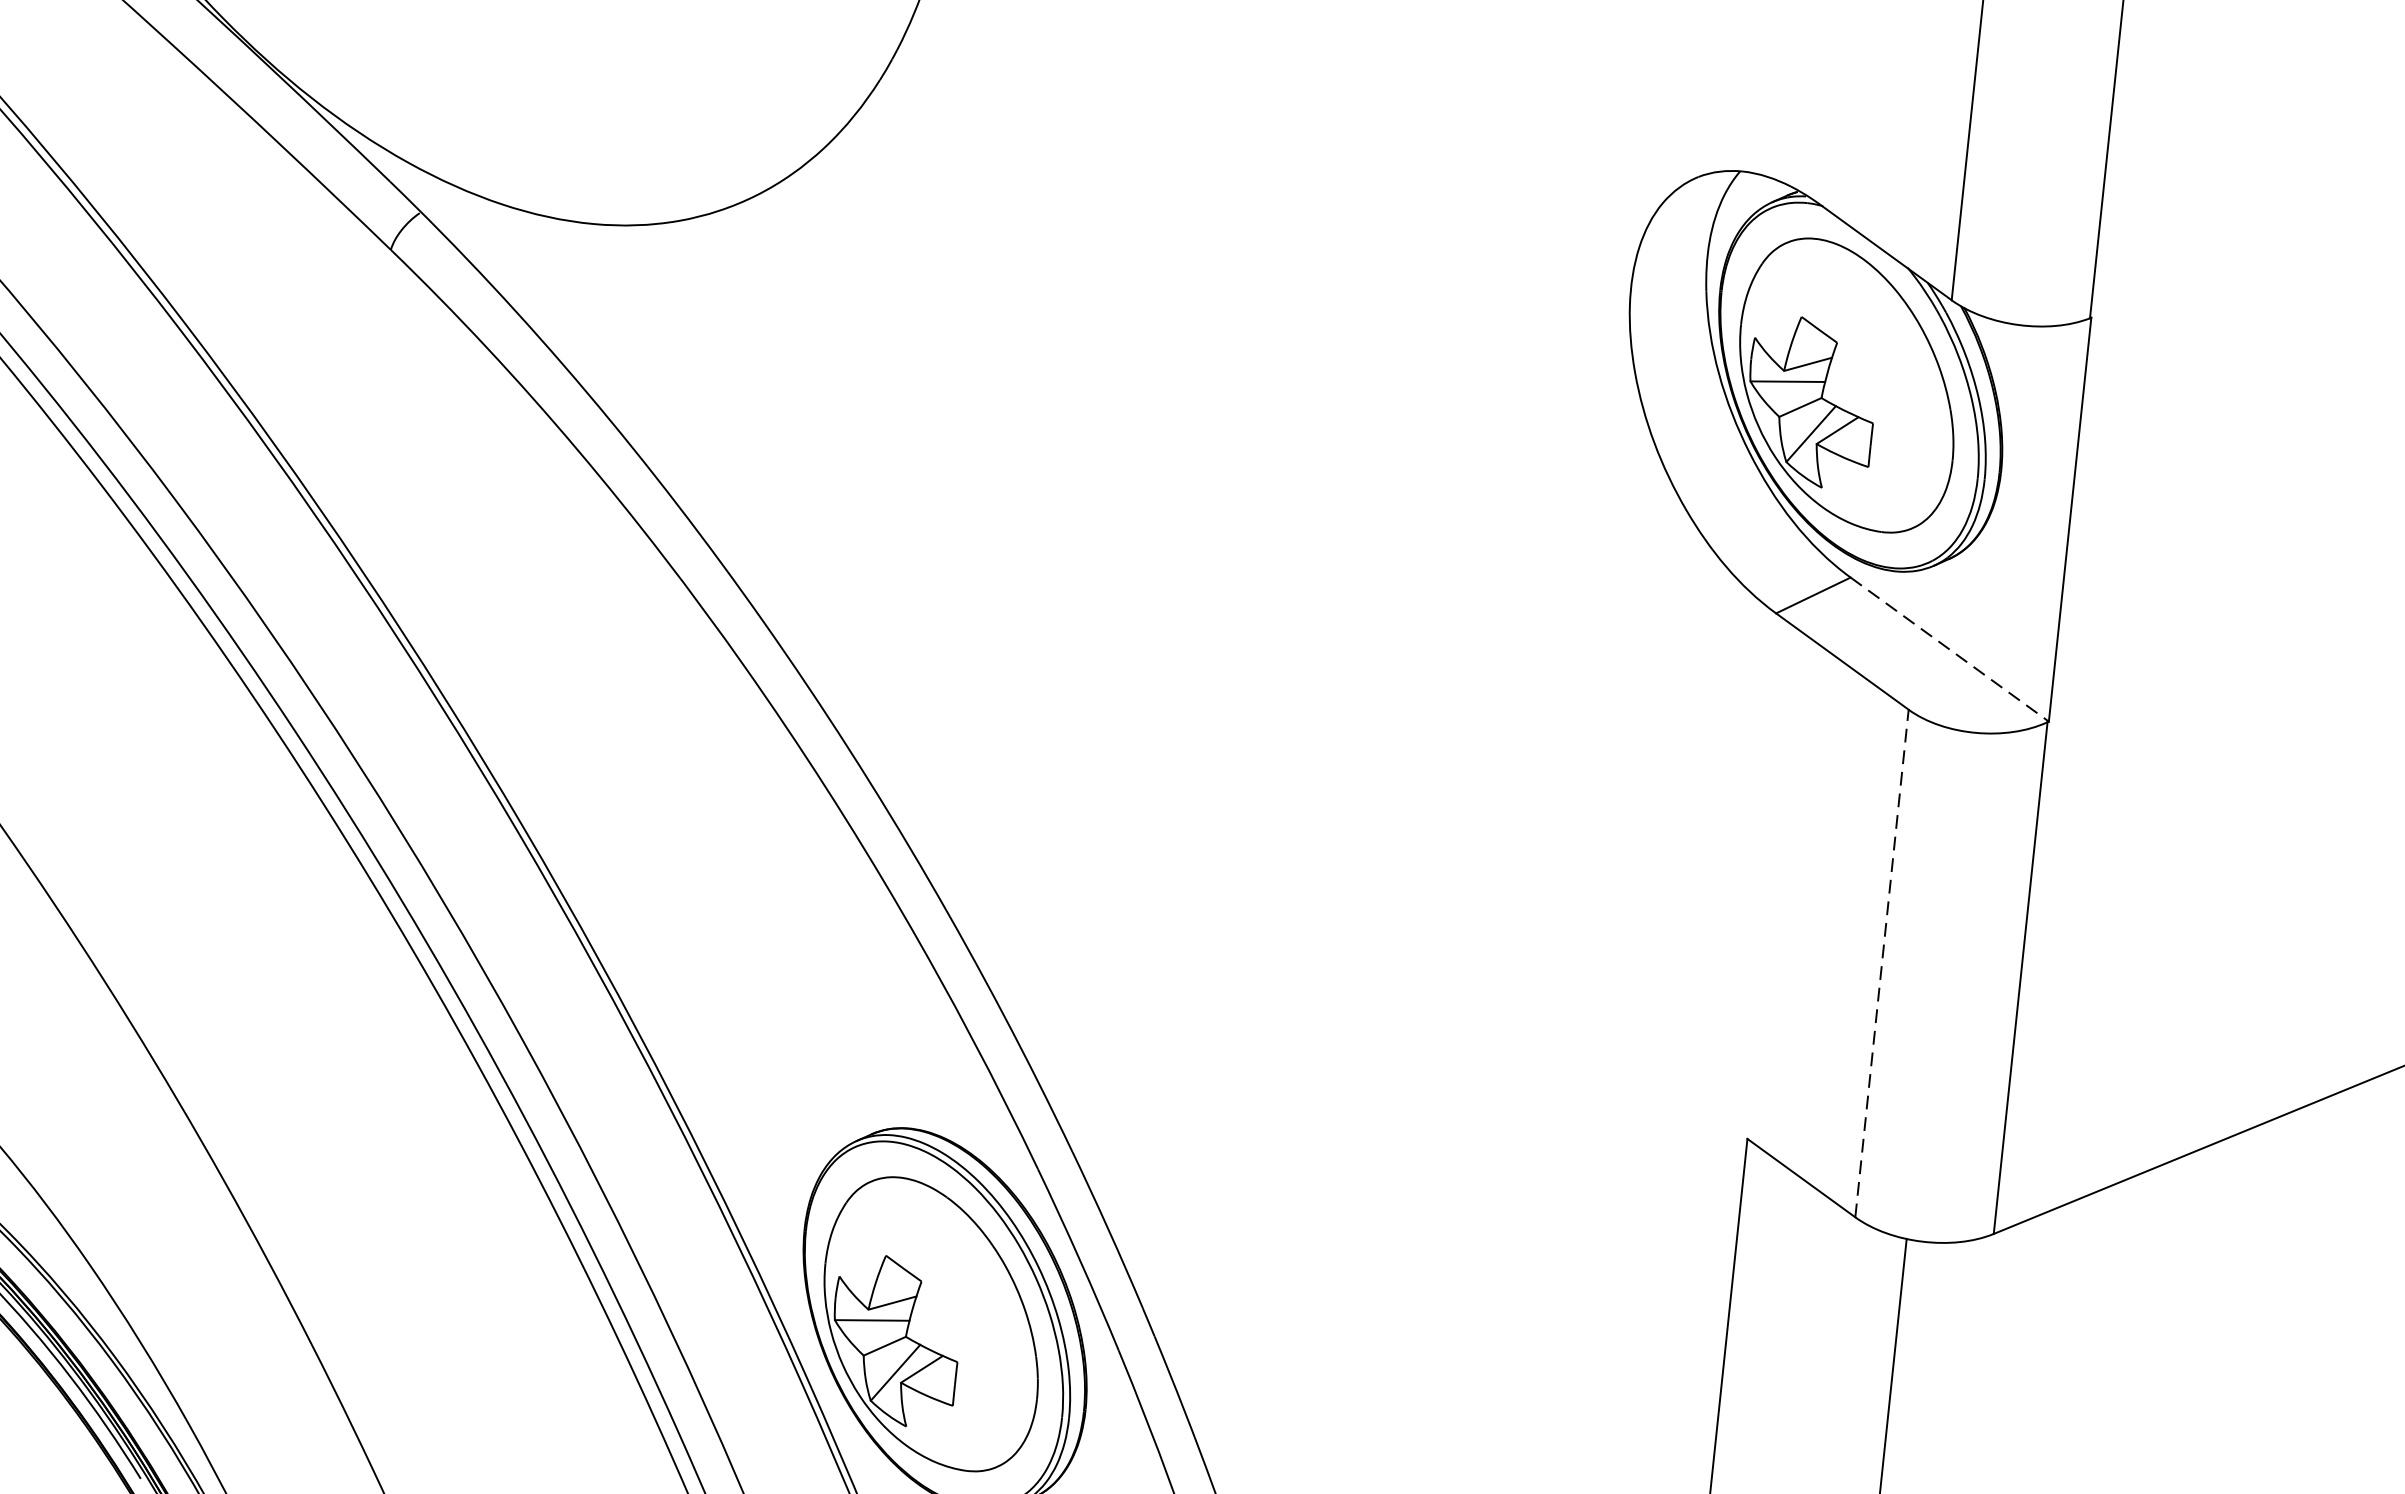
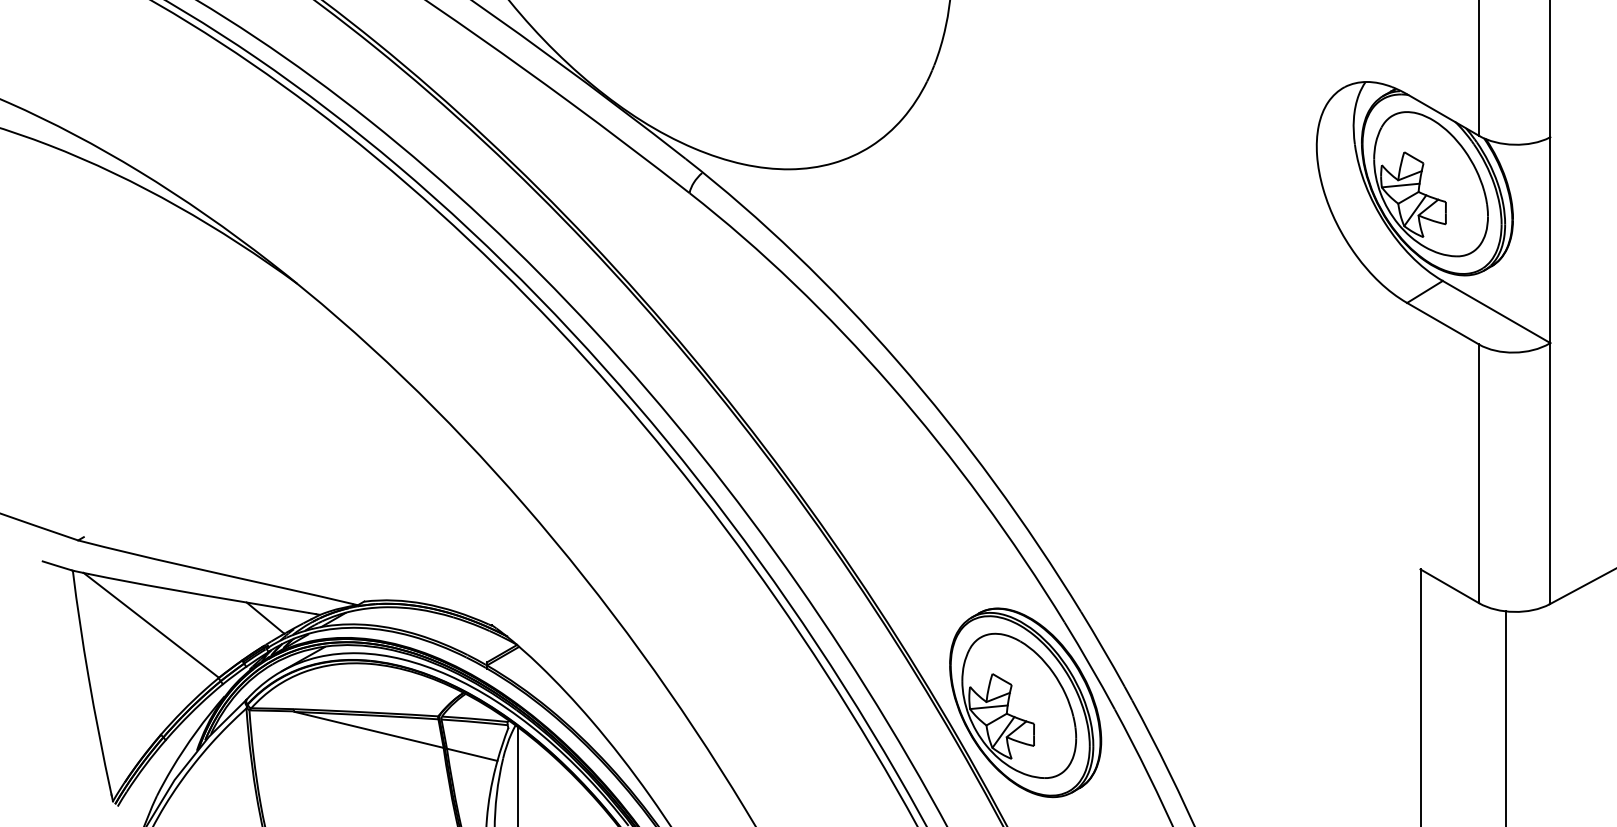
line: (1951, 650) -> (1497, 312), dashed -> solid
line: (1882, 962) -> (1479, 473), dashed -> solid

